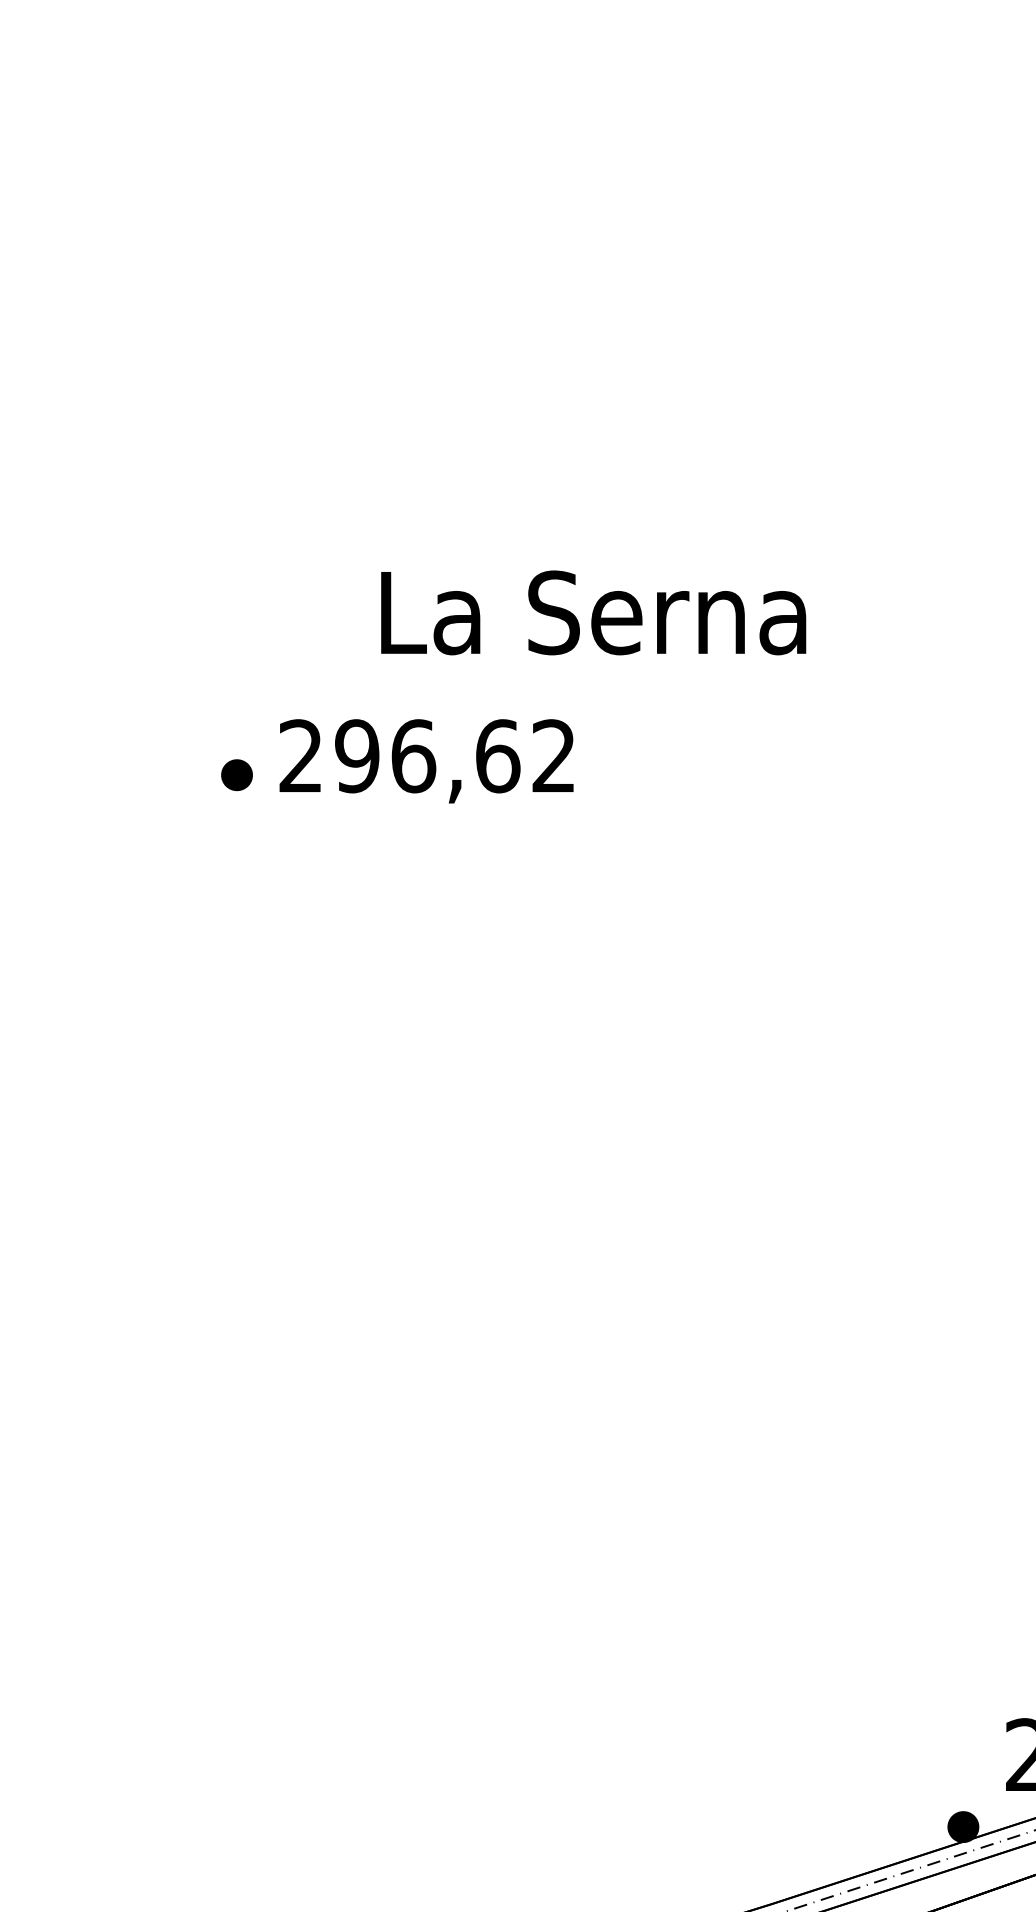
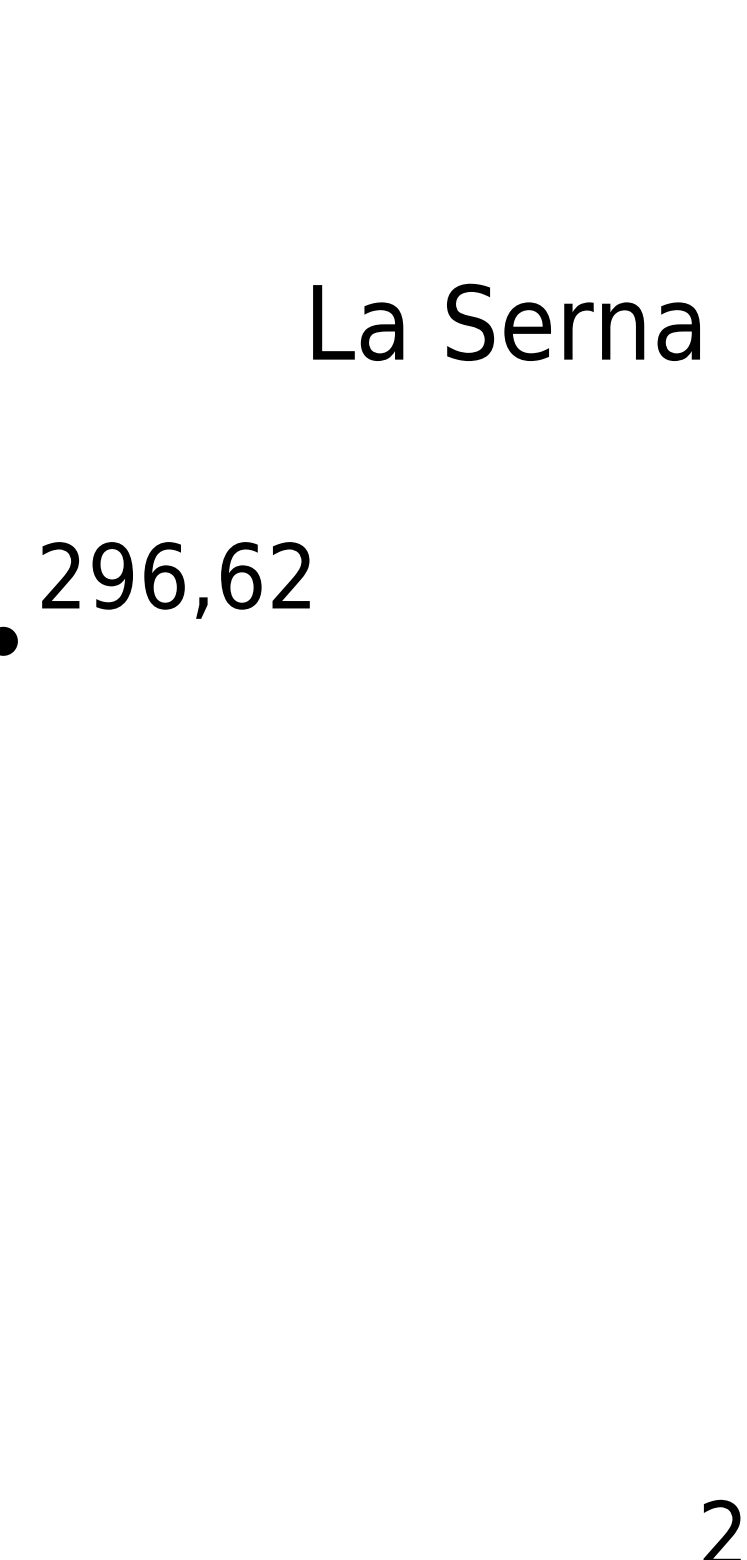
text: (593, 612) -> (506, 322), moved
text: (426, 761) -> (175, 580), moved

